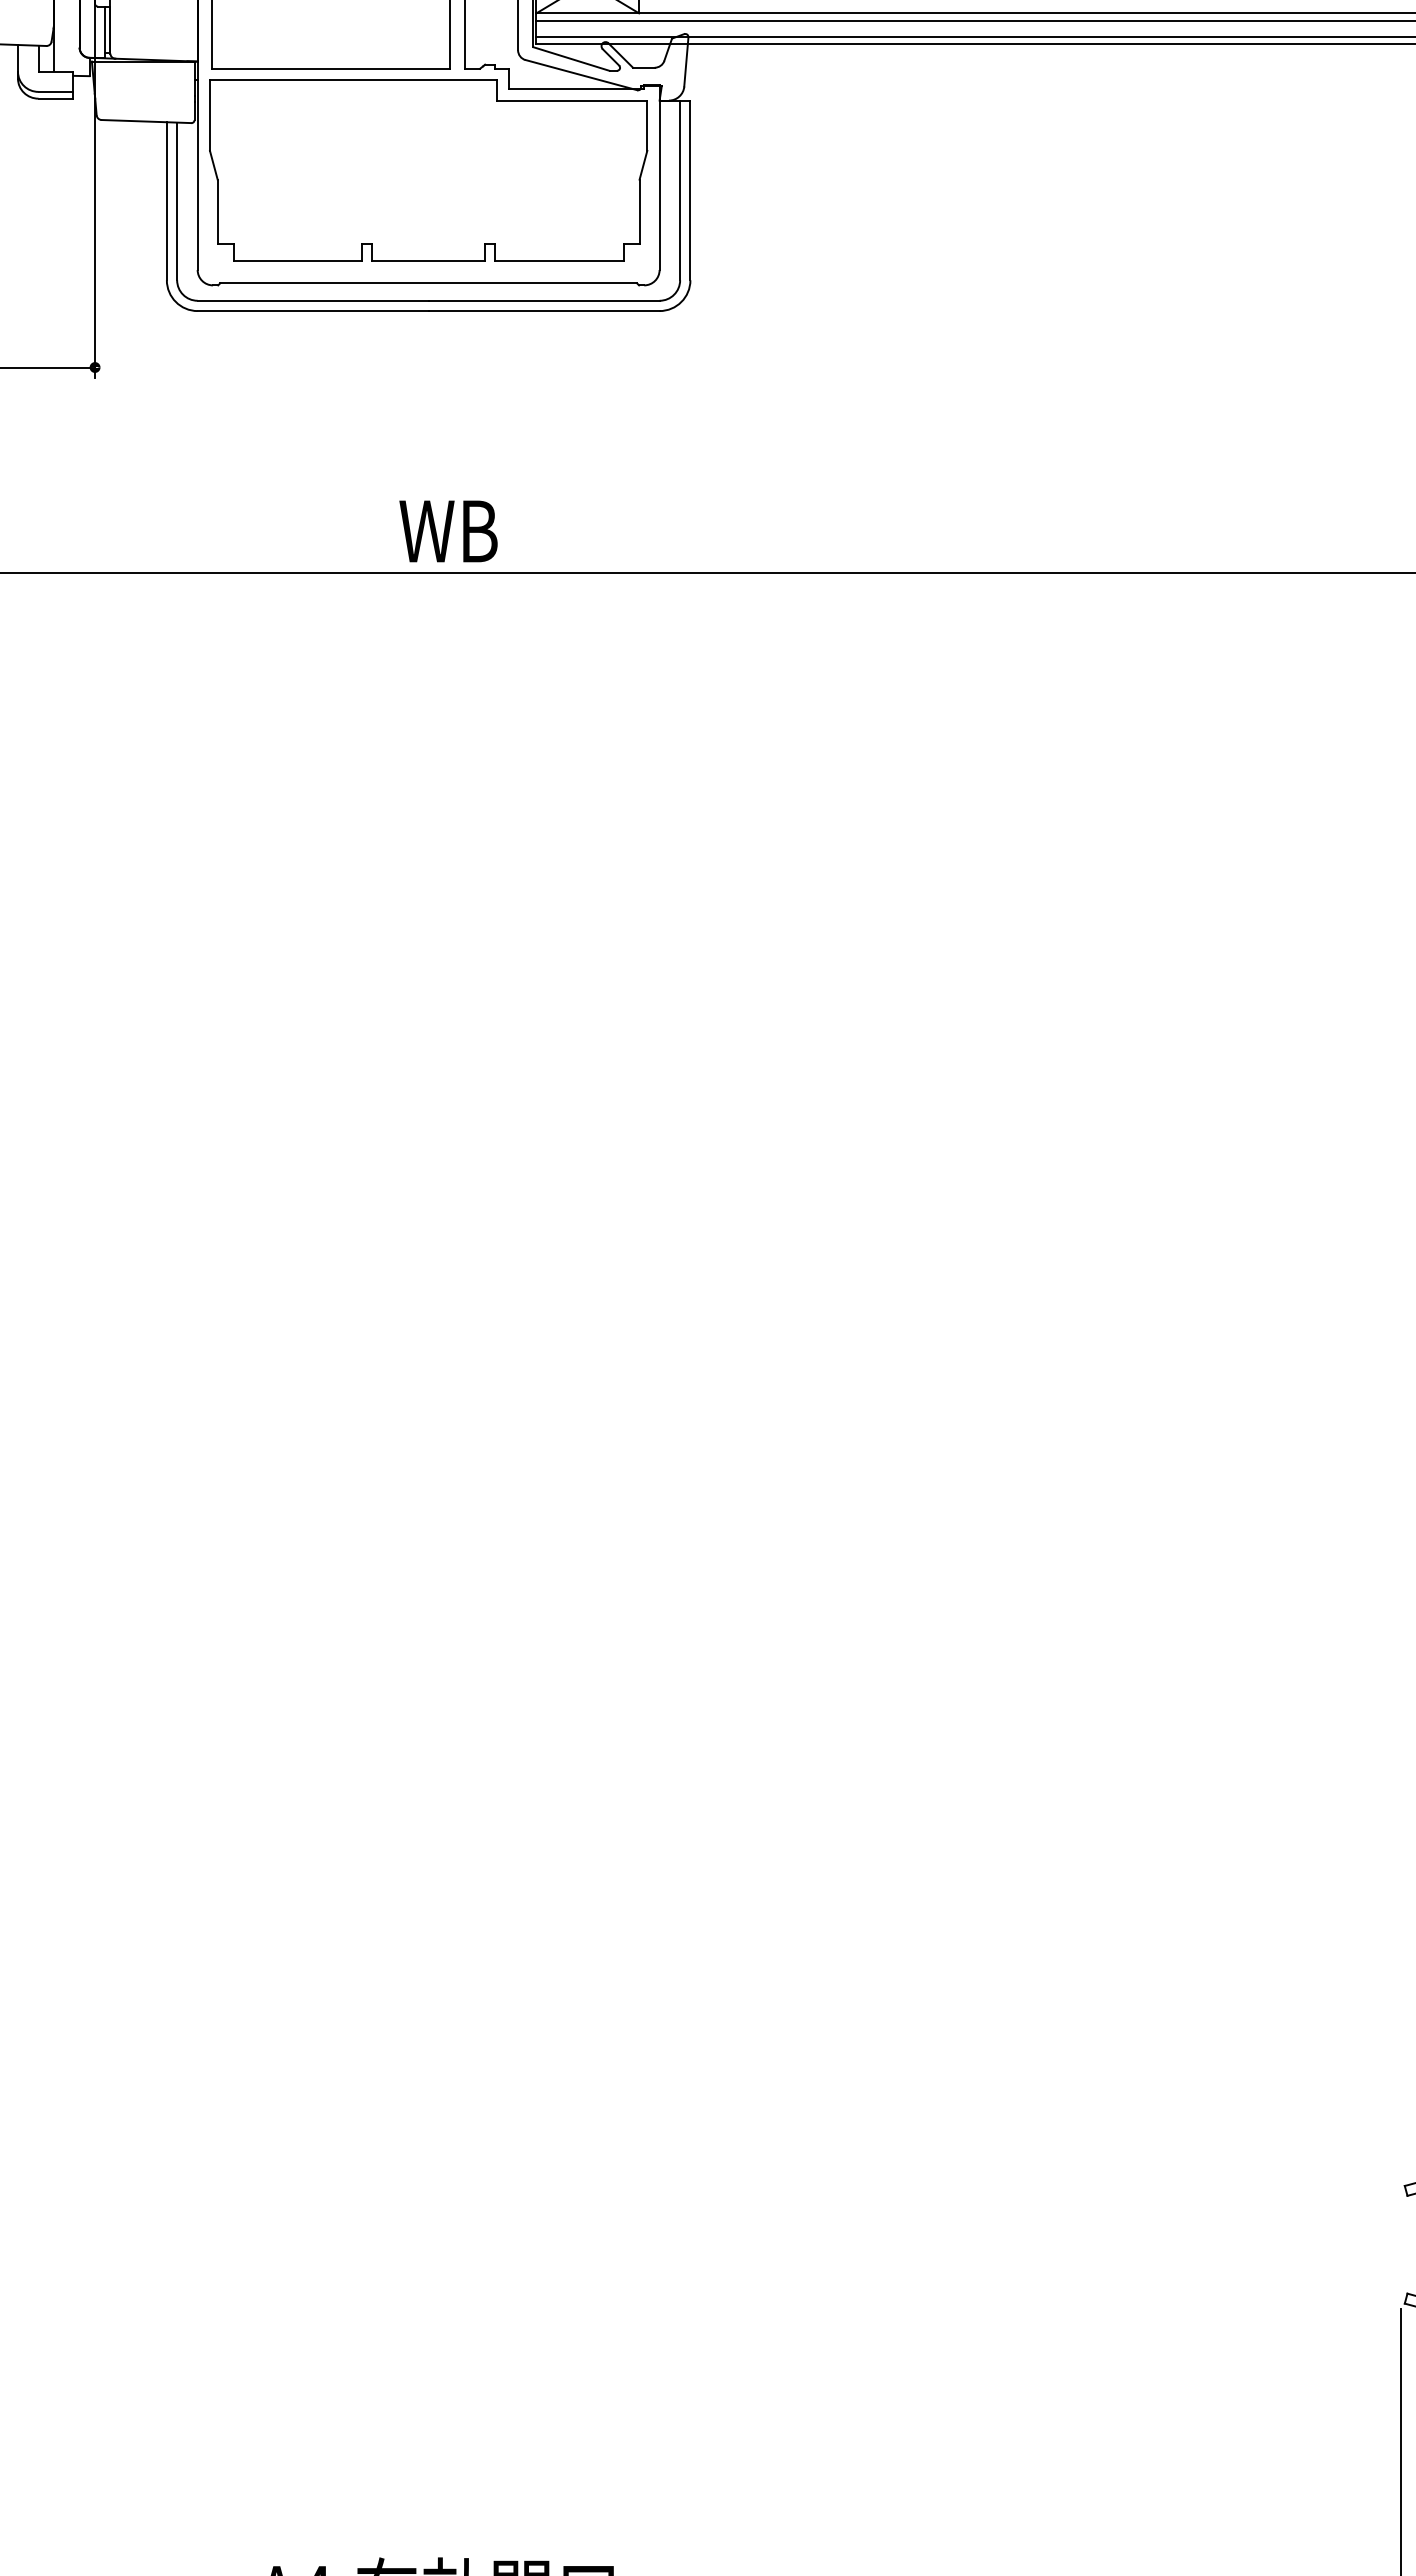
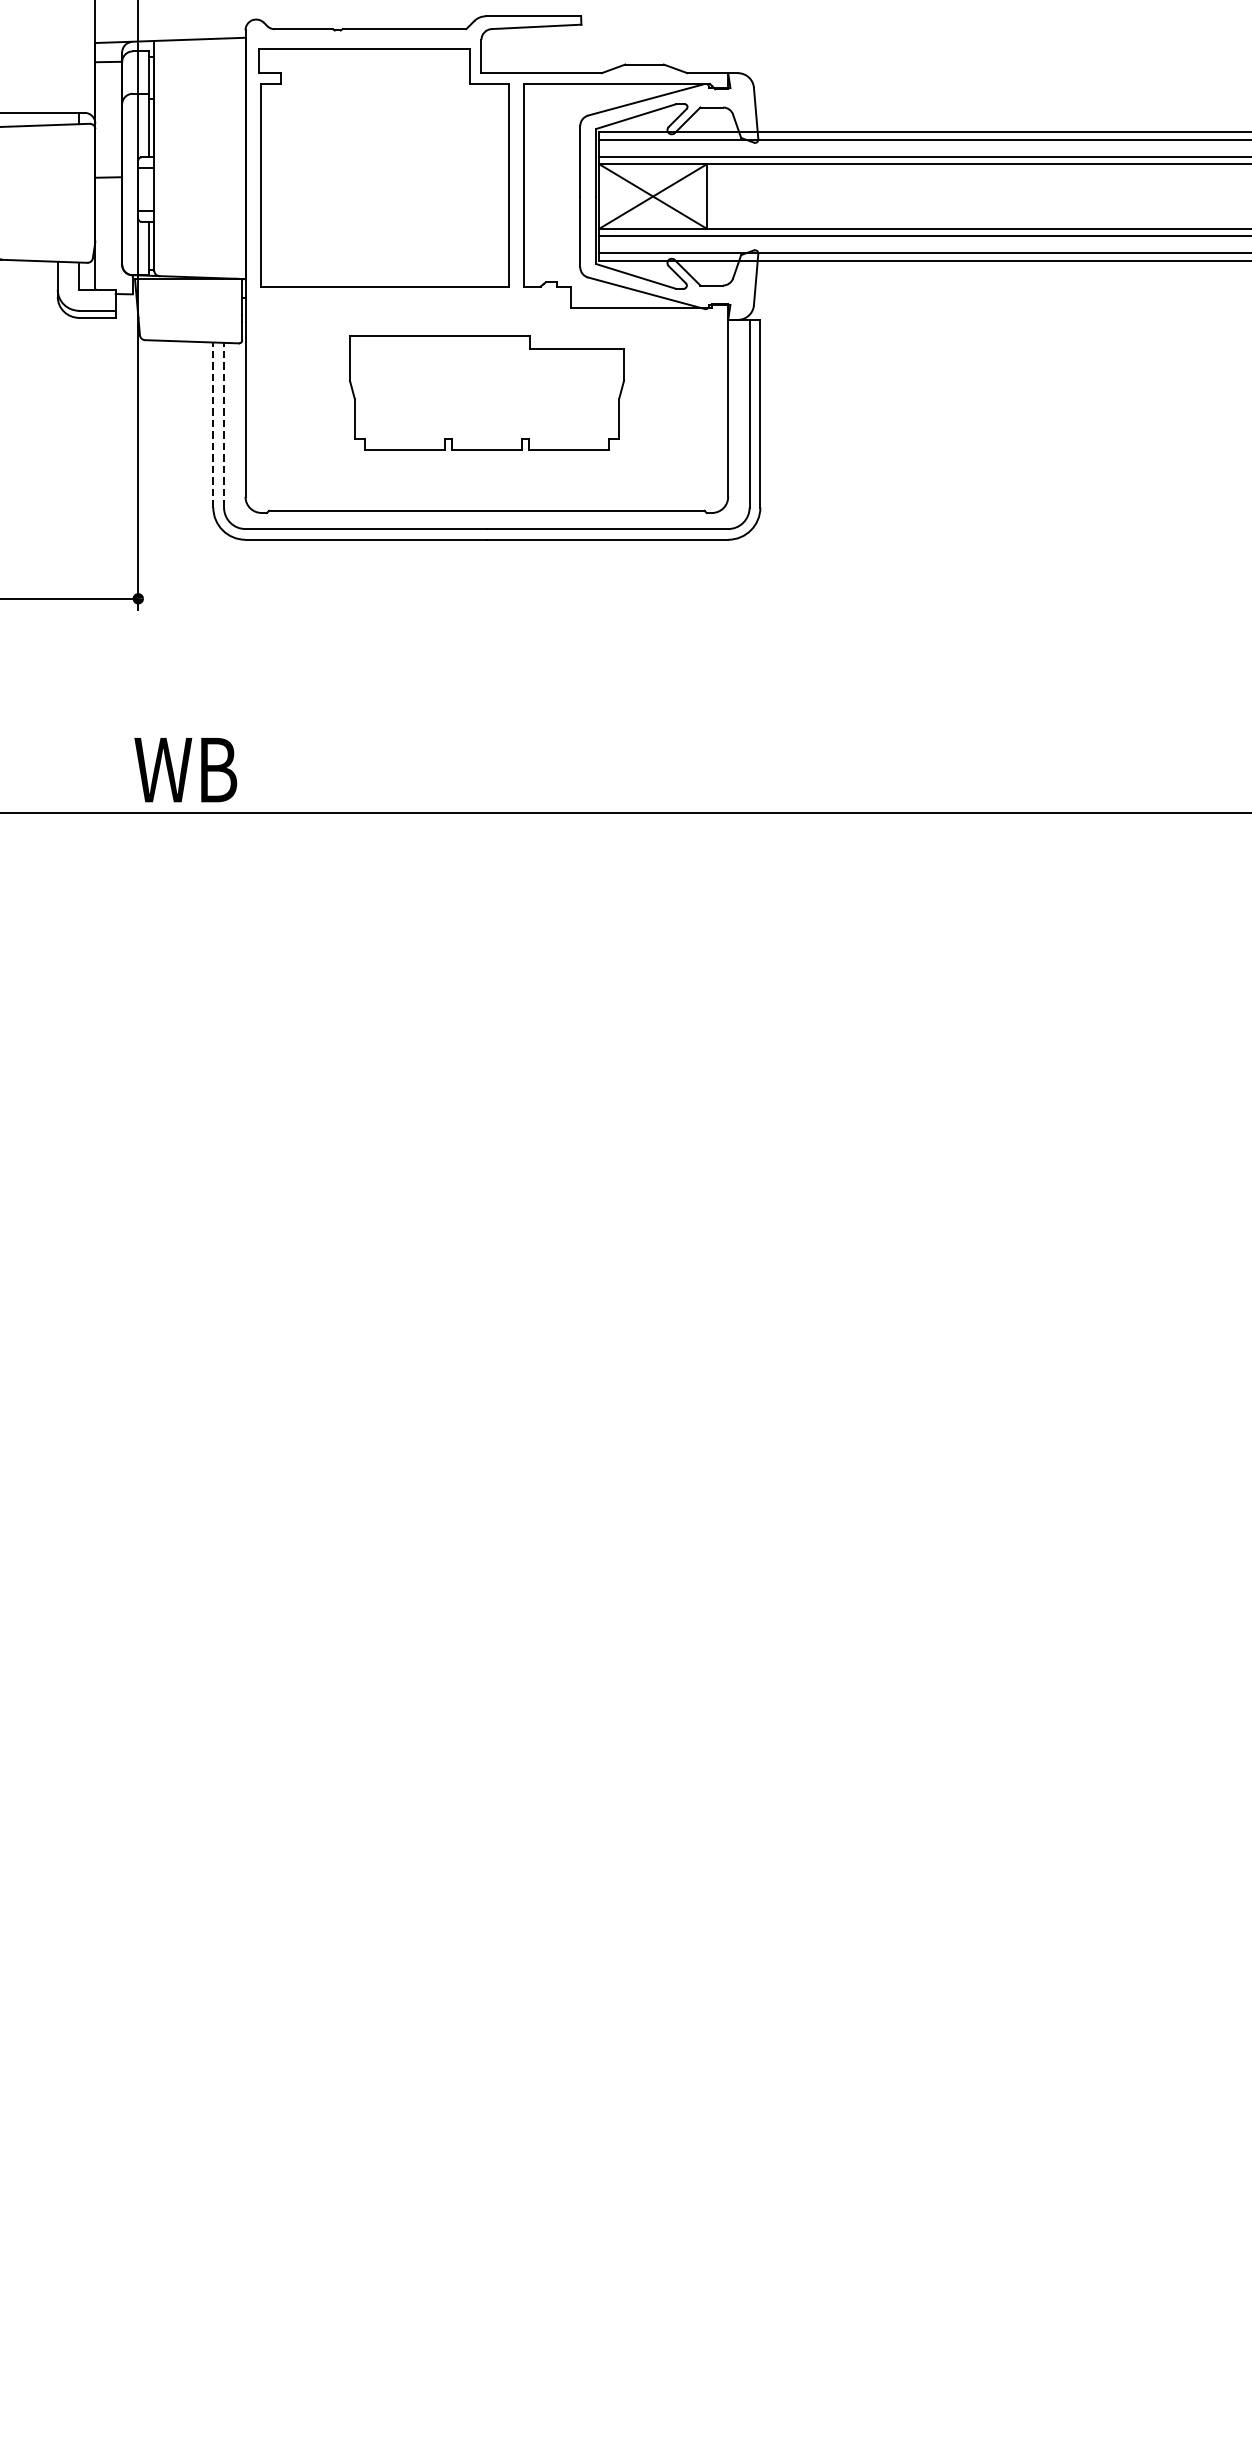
part: (428, 170) -> (486, 392), size x0.6
line: (166, 201) -> (212, 425), solid -> dashed
line: (177, 201) -> (224, 425), solid -> dashed
text: (448, 531) -> (185, 770), moved

